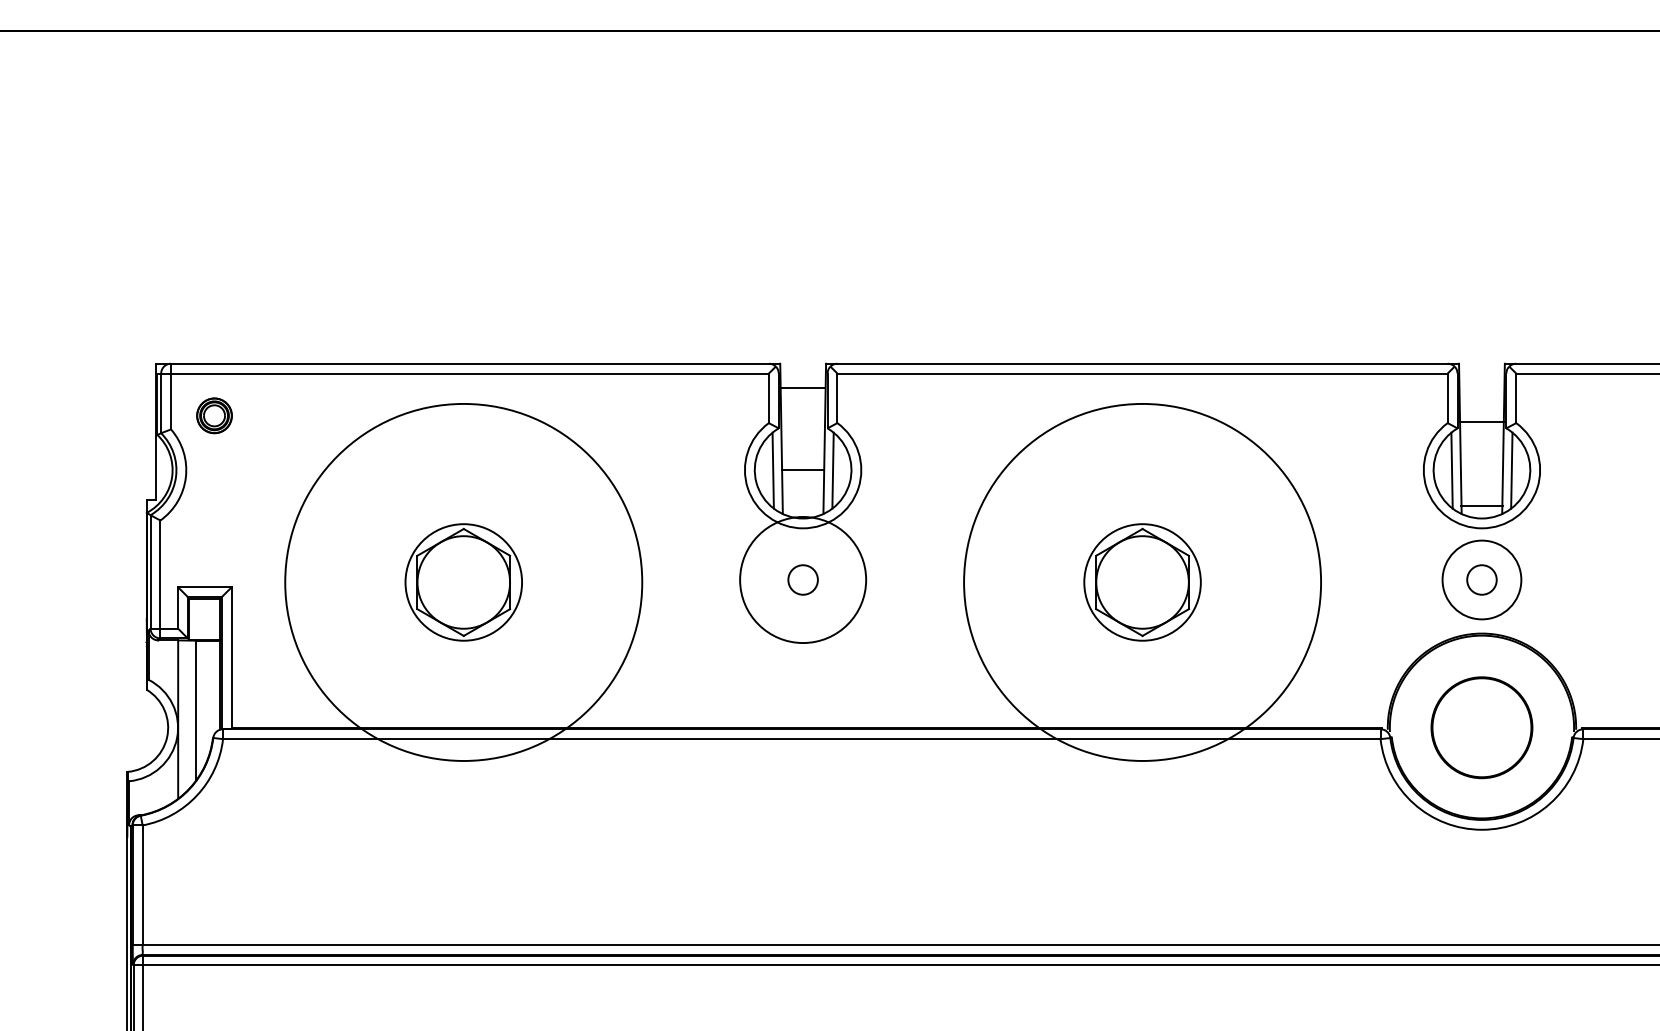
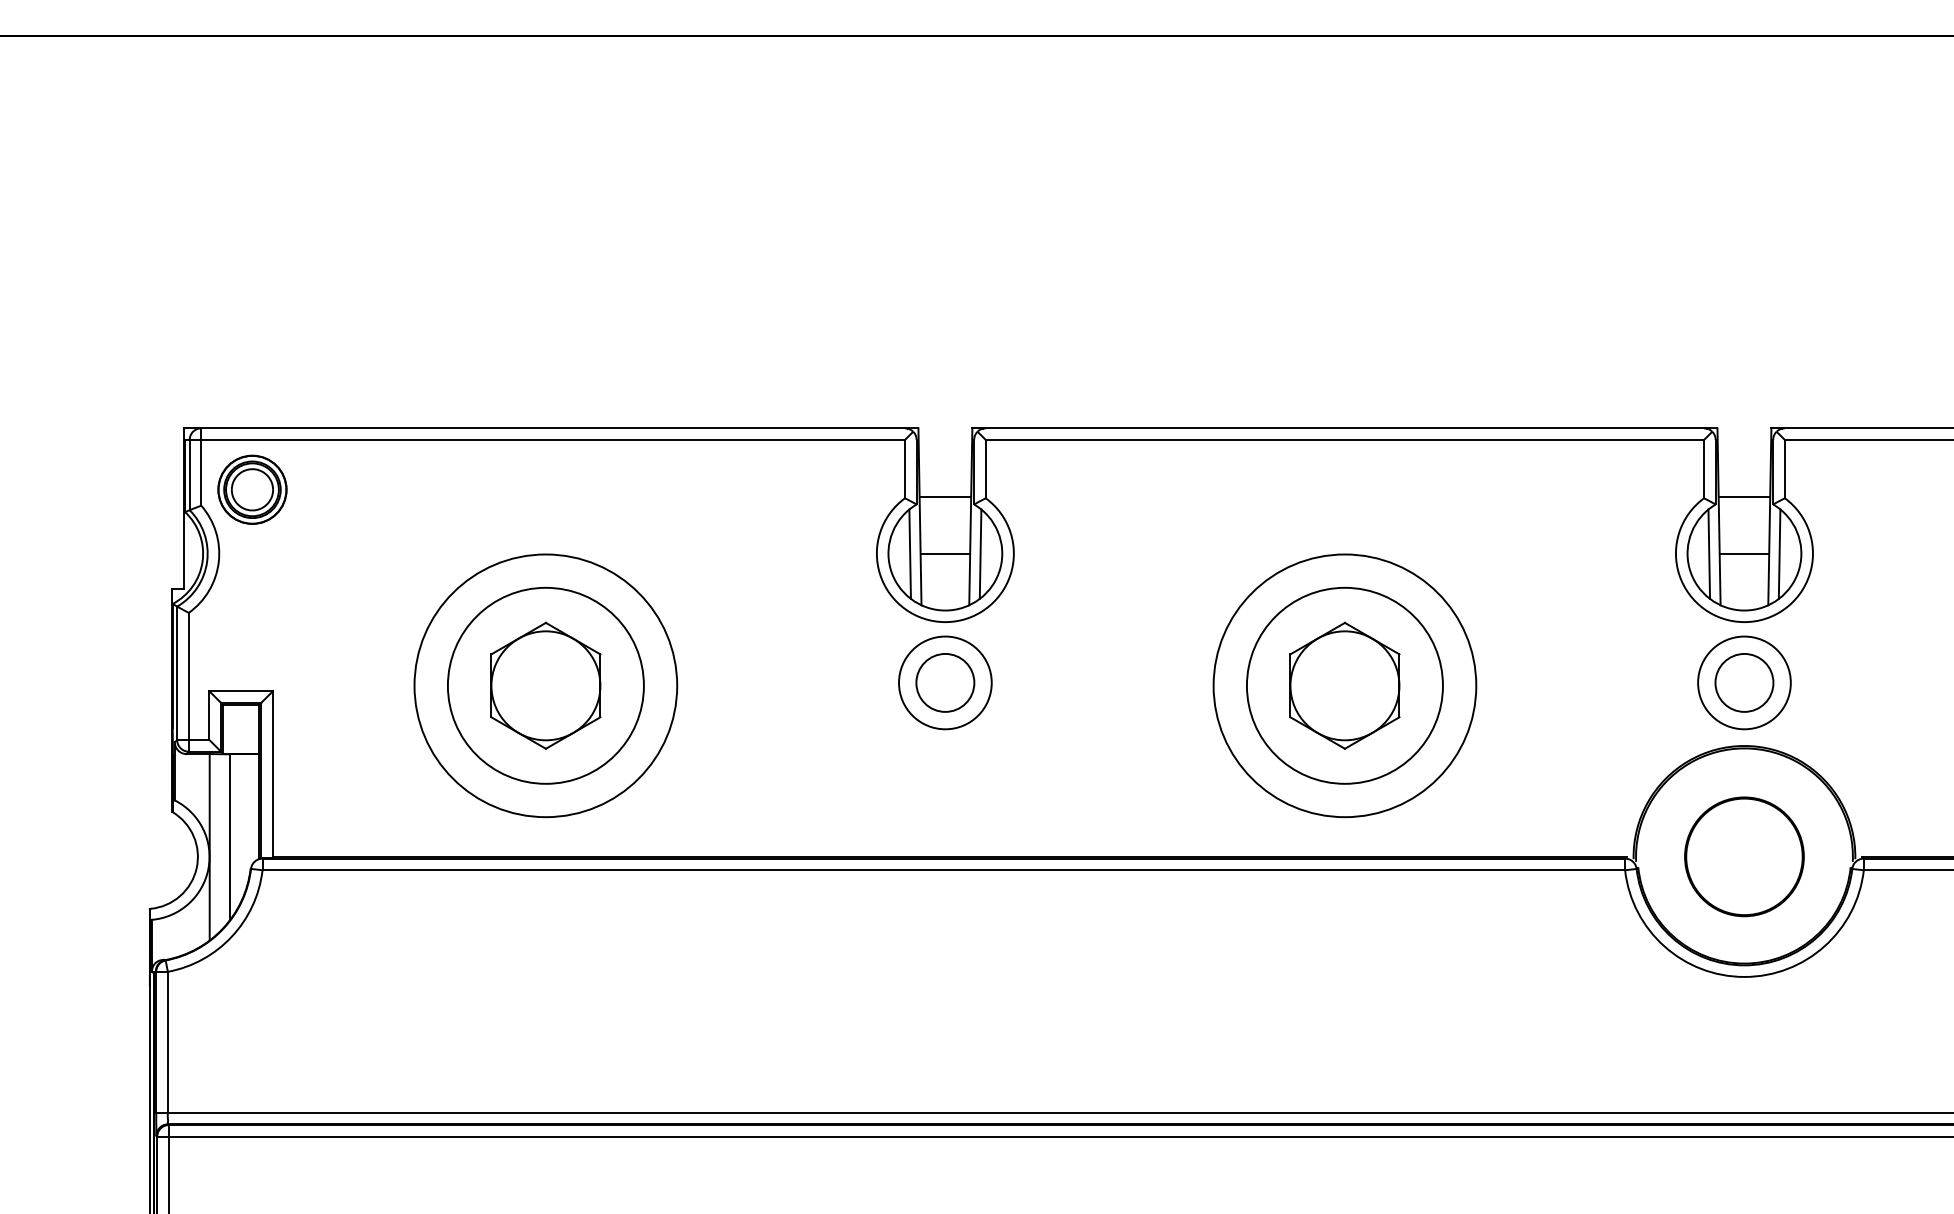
line: (803, 387) -> (945, 496), moved
part: (214, 415) -> (252, 489), size x1.67
line: (1481, 505) -> (1744, 553), moved
circle: (803, 579) -> (945, 682), size x0.62
circle: (803, 579) -> (945, 682), size x1.67
circle: (1481, 579) -> (1744, 682), size x1.67
circle: (463, 582) -> (545, 685), size x0.62
circle: (463, 582) -> (545, 685), size x1.43
circle: (1142, 582) -> (1344, 685), size x0.62
circle: (1142, 582) -> (1344, 685), size x1.43

